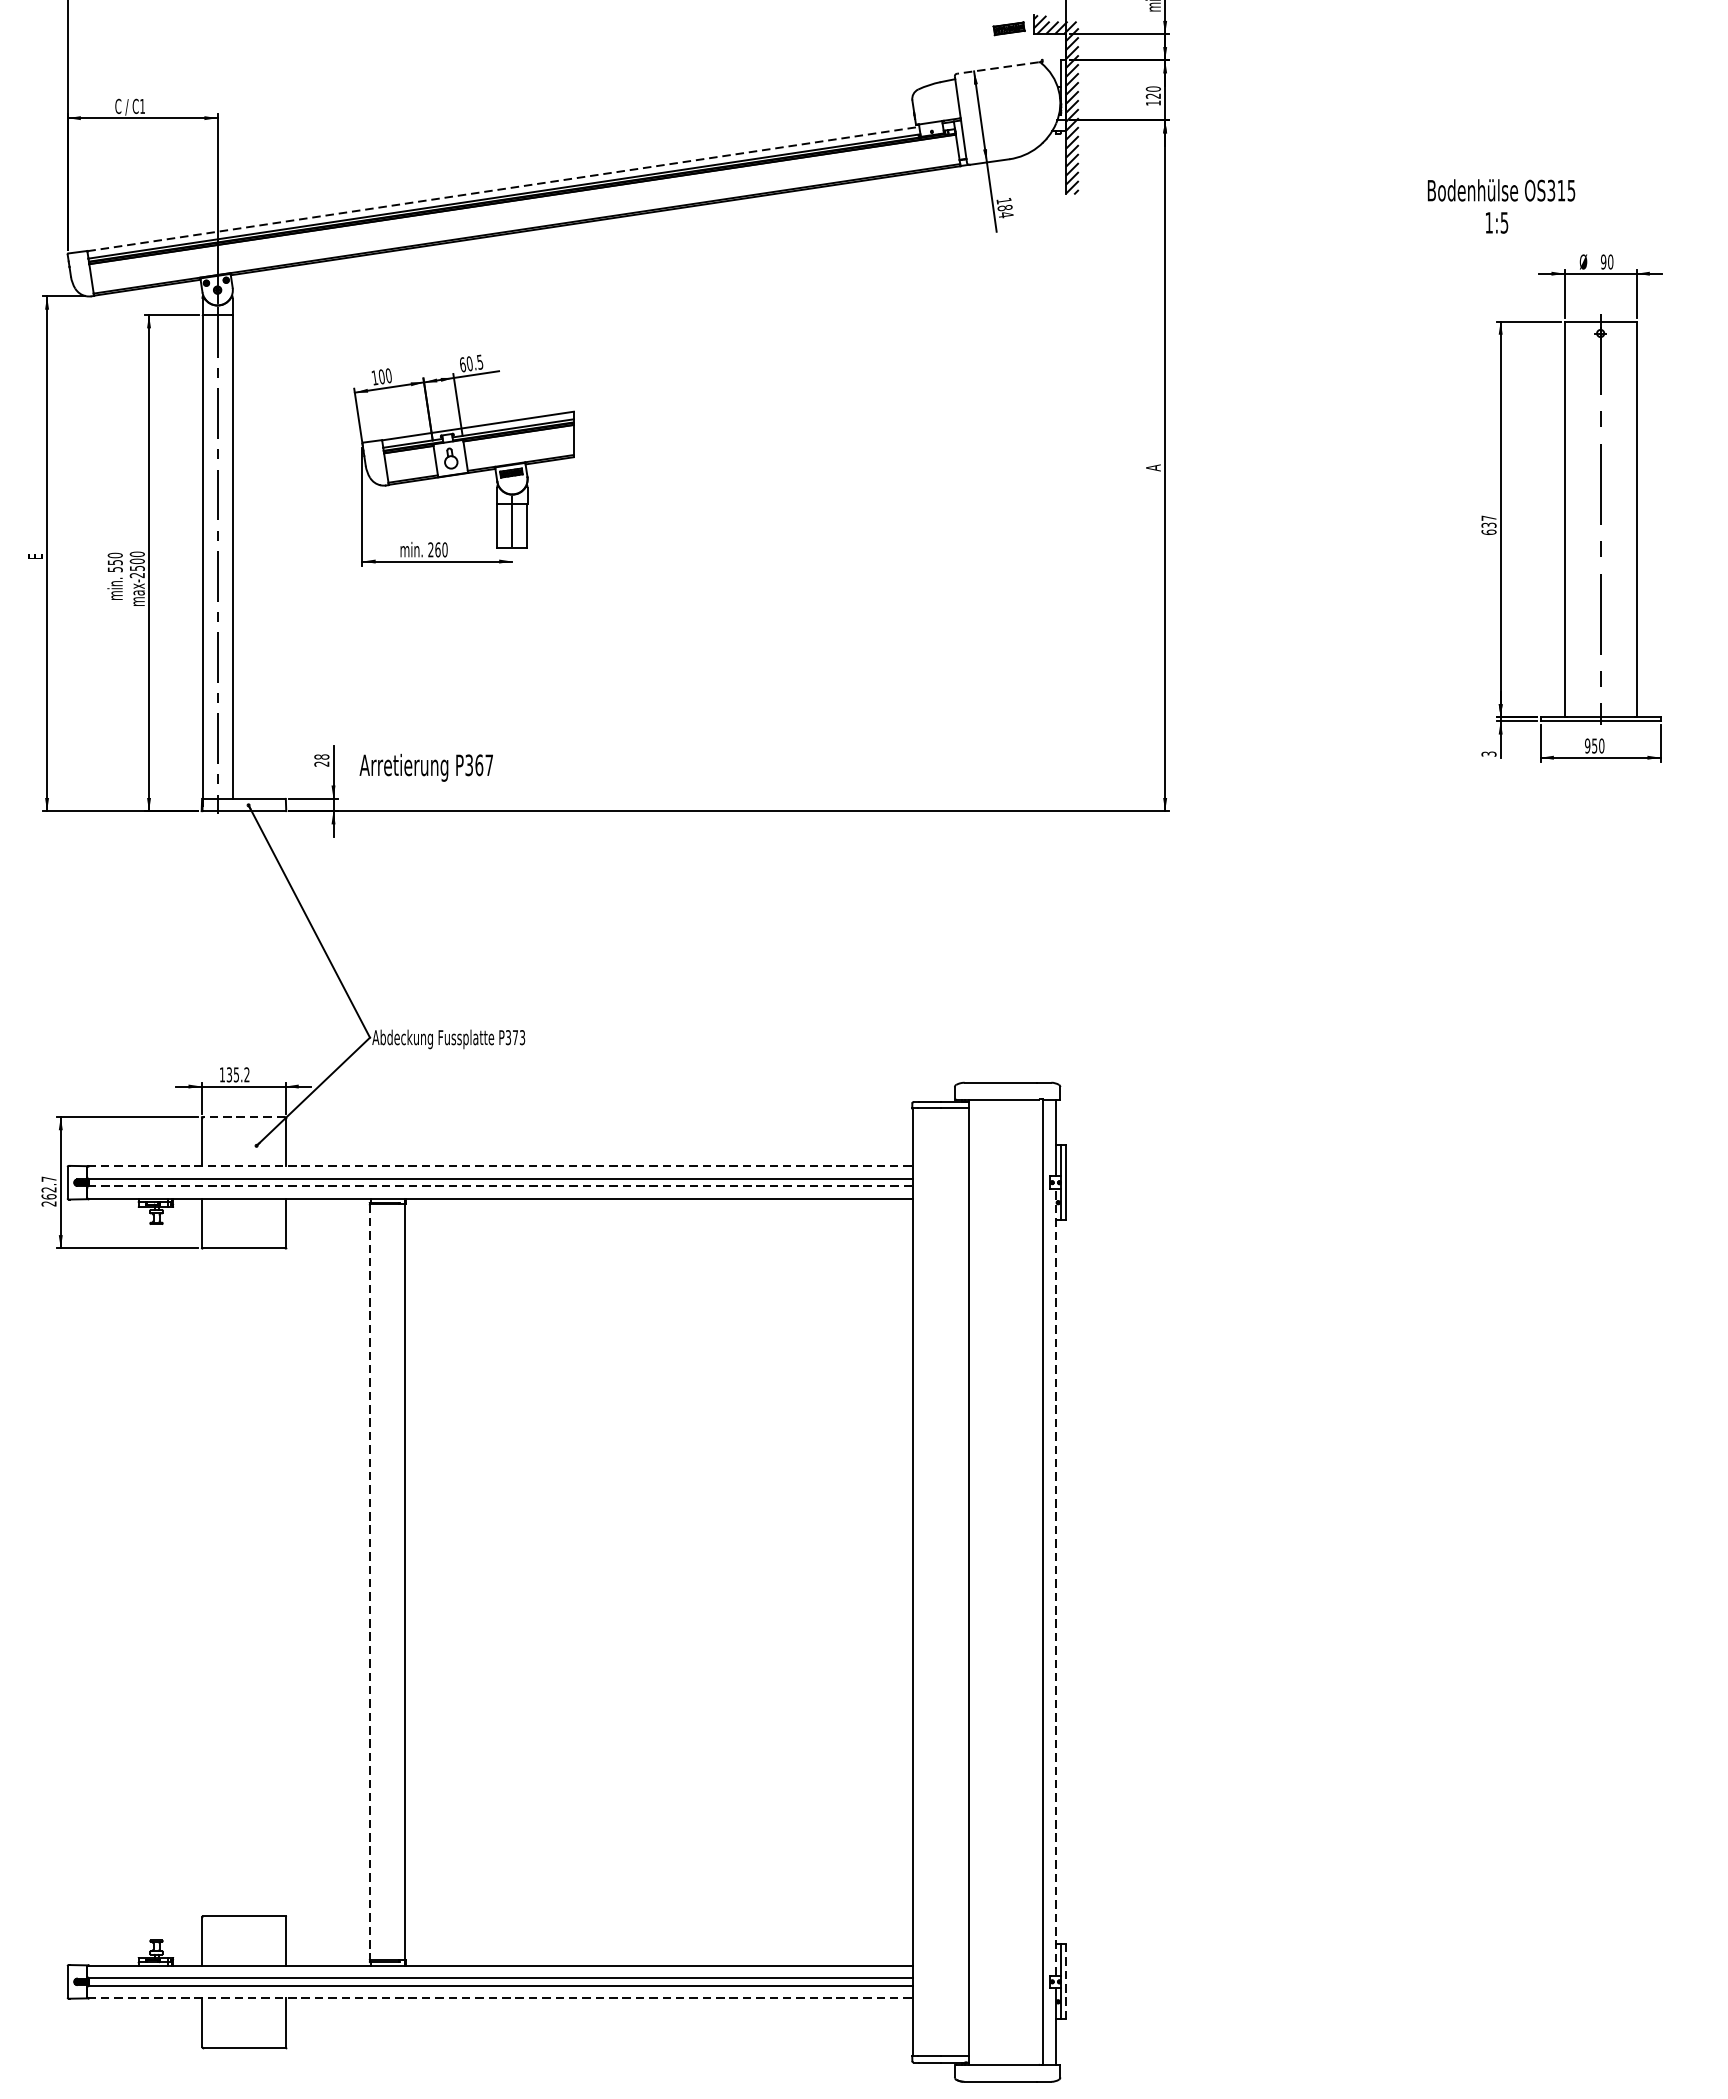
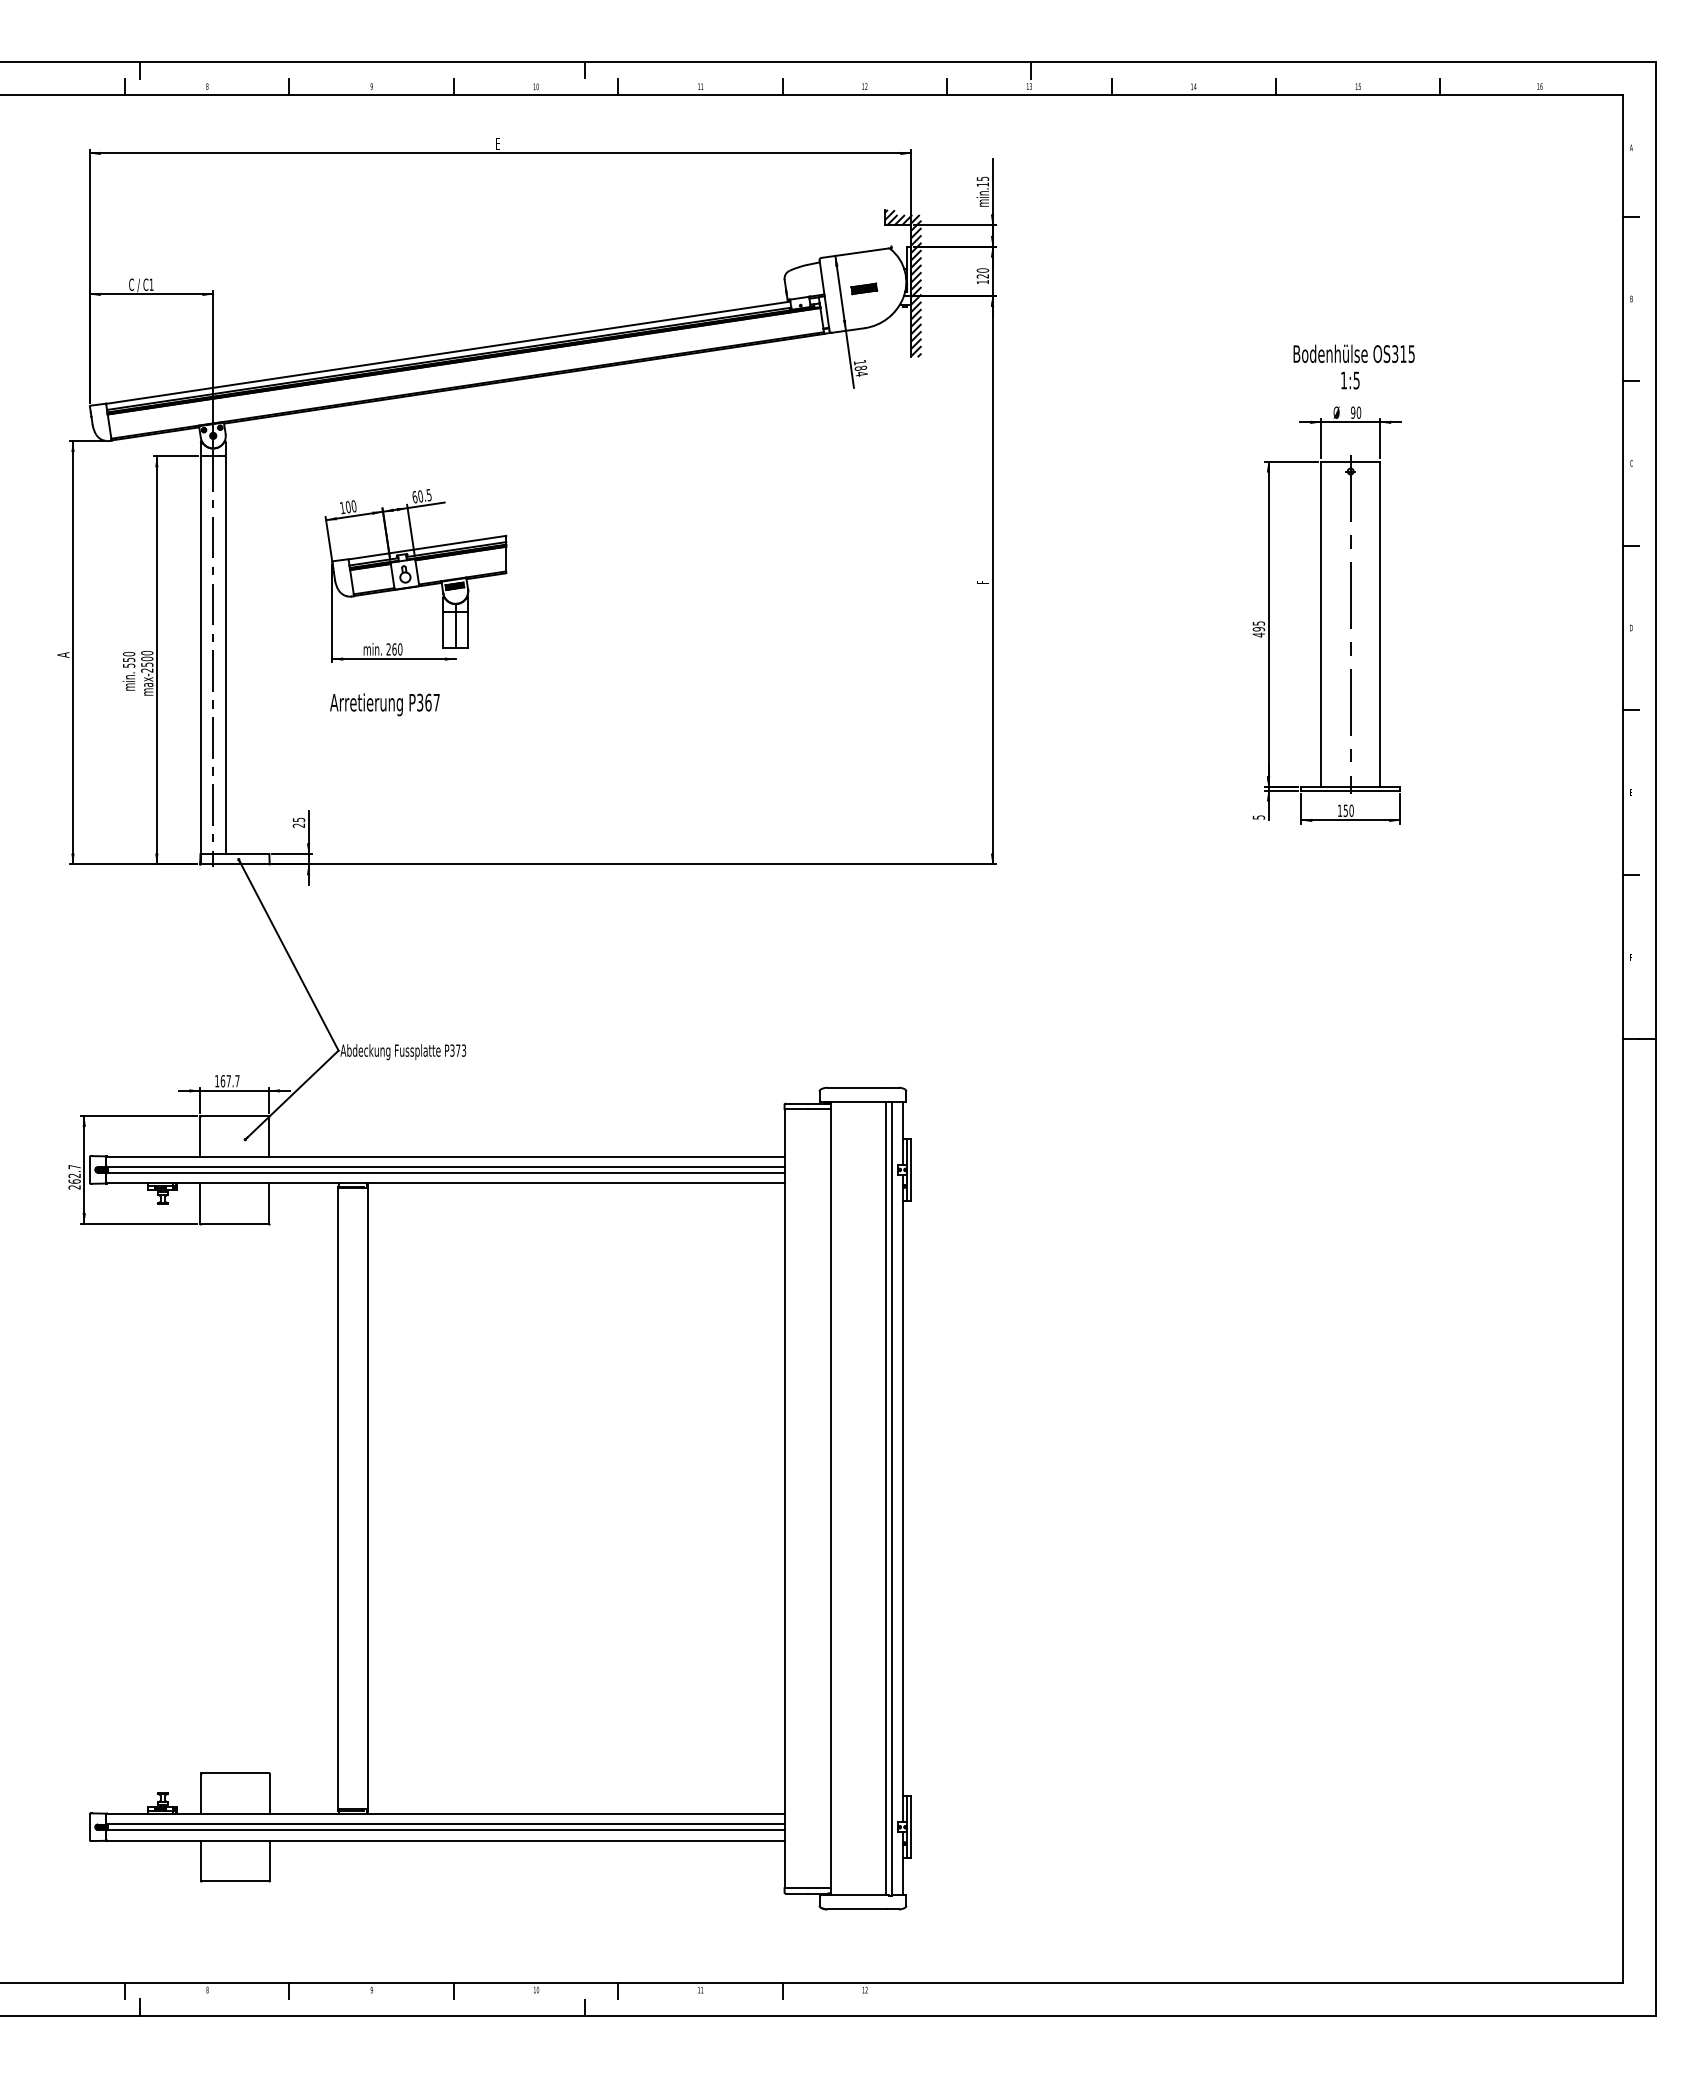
part: (1009, 28) -> (864, 288), moved
line: (997, 68) -> (854, 253), dashed -> solid
line: (503, 188) -> (448, 352), dashed -> solid
text: (1500, 205) -> (1353, 366), moved
text: (1152, 467) -> (982, 581), A -> F
text: (1488, 525) -> (1258, 629), 637 -> 495
text: (35, 555) -> (63, 654), E -> A
text: (1587, 745) -> (1339, 810), 950 -> 150
text: (1488, 754) -> (1258, 817), 3 -> 5
text: (321, 756) -> (298, 819), 28 -> 25
text: (425, 767) -> (384, 704), moved
text: (237, 1075) -> (229, 1081), 135.2 -> 167.7
line: (243, 1116) -> (234, 1115), dashed -> solid
line: (501, 1166) -> (446, 1156), dashed -> solid
line: (501, 1187) -> (446, 1173), dashed -> solid
line: (369, 1582) -> (338, 1498), dashed -> solid
line: (1035, 1582) -> (885, 1498), added
line: (1056, 1582) -> (903, 1498), dashed -> solid
line: (1066, 1982) -> (911, 1827), dashed -> solid
line: (501, 1998) -> (446, 1840), dashed -> solid

